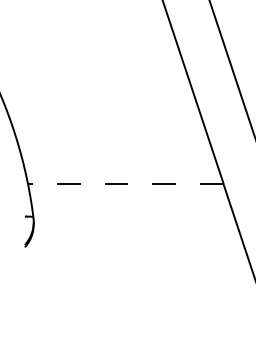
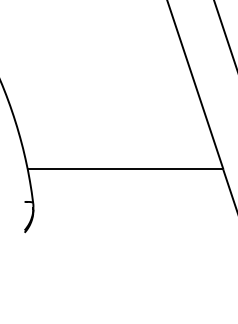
line: (125, 184) -> (125, 169), dashed -> solid

